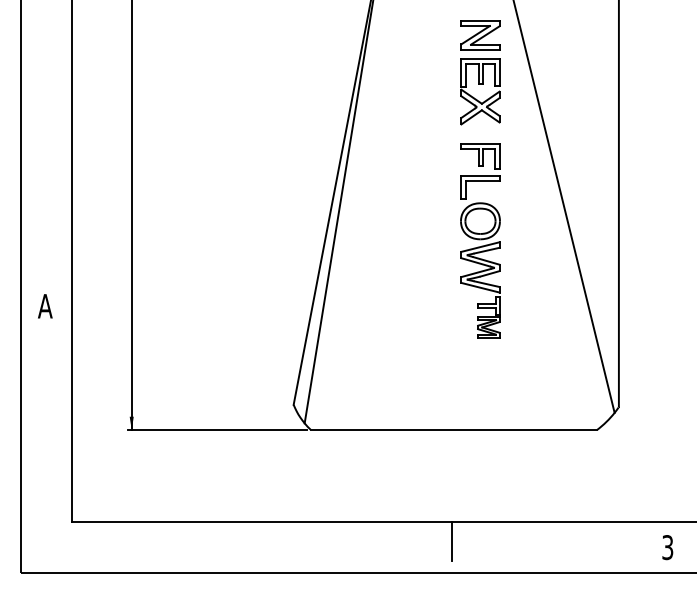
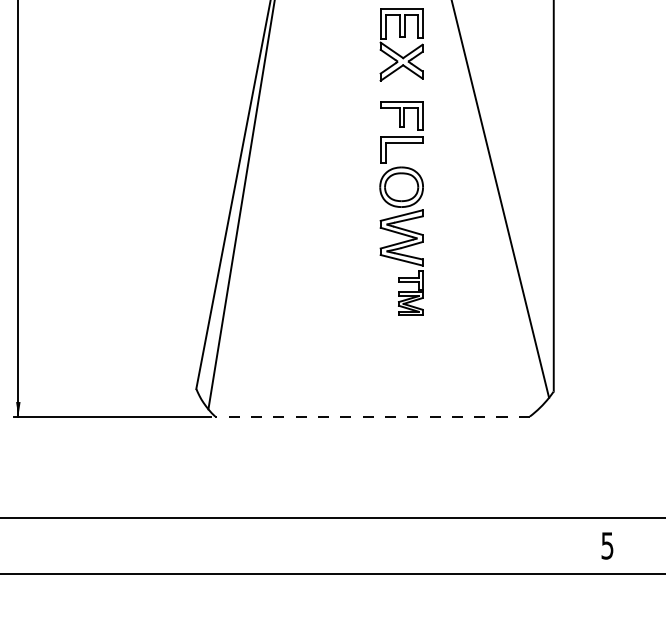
line: (453, 429) -> (371, 416), solid -> dashed
line: (452, 541) -> (370, 539), removed
text: (668, 547) -> (608, 545), 3 -> 5

